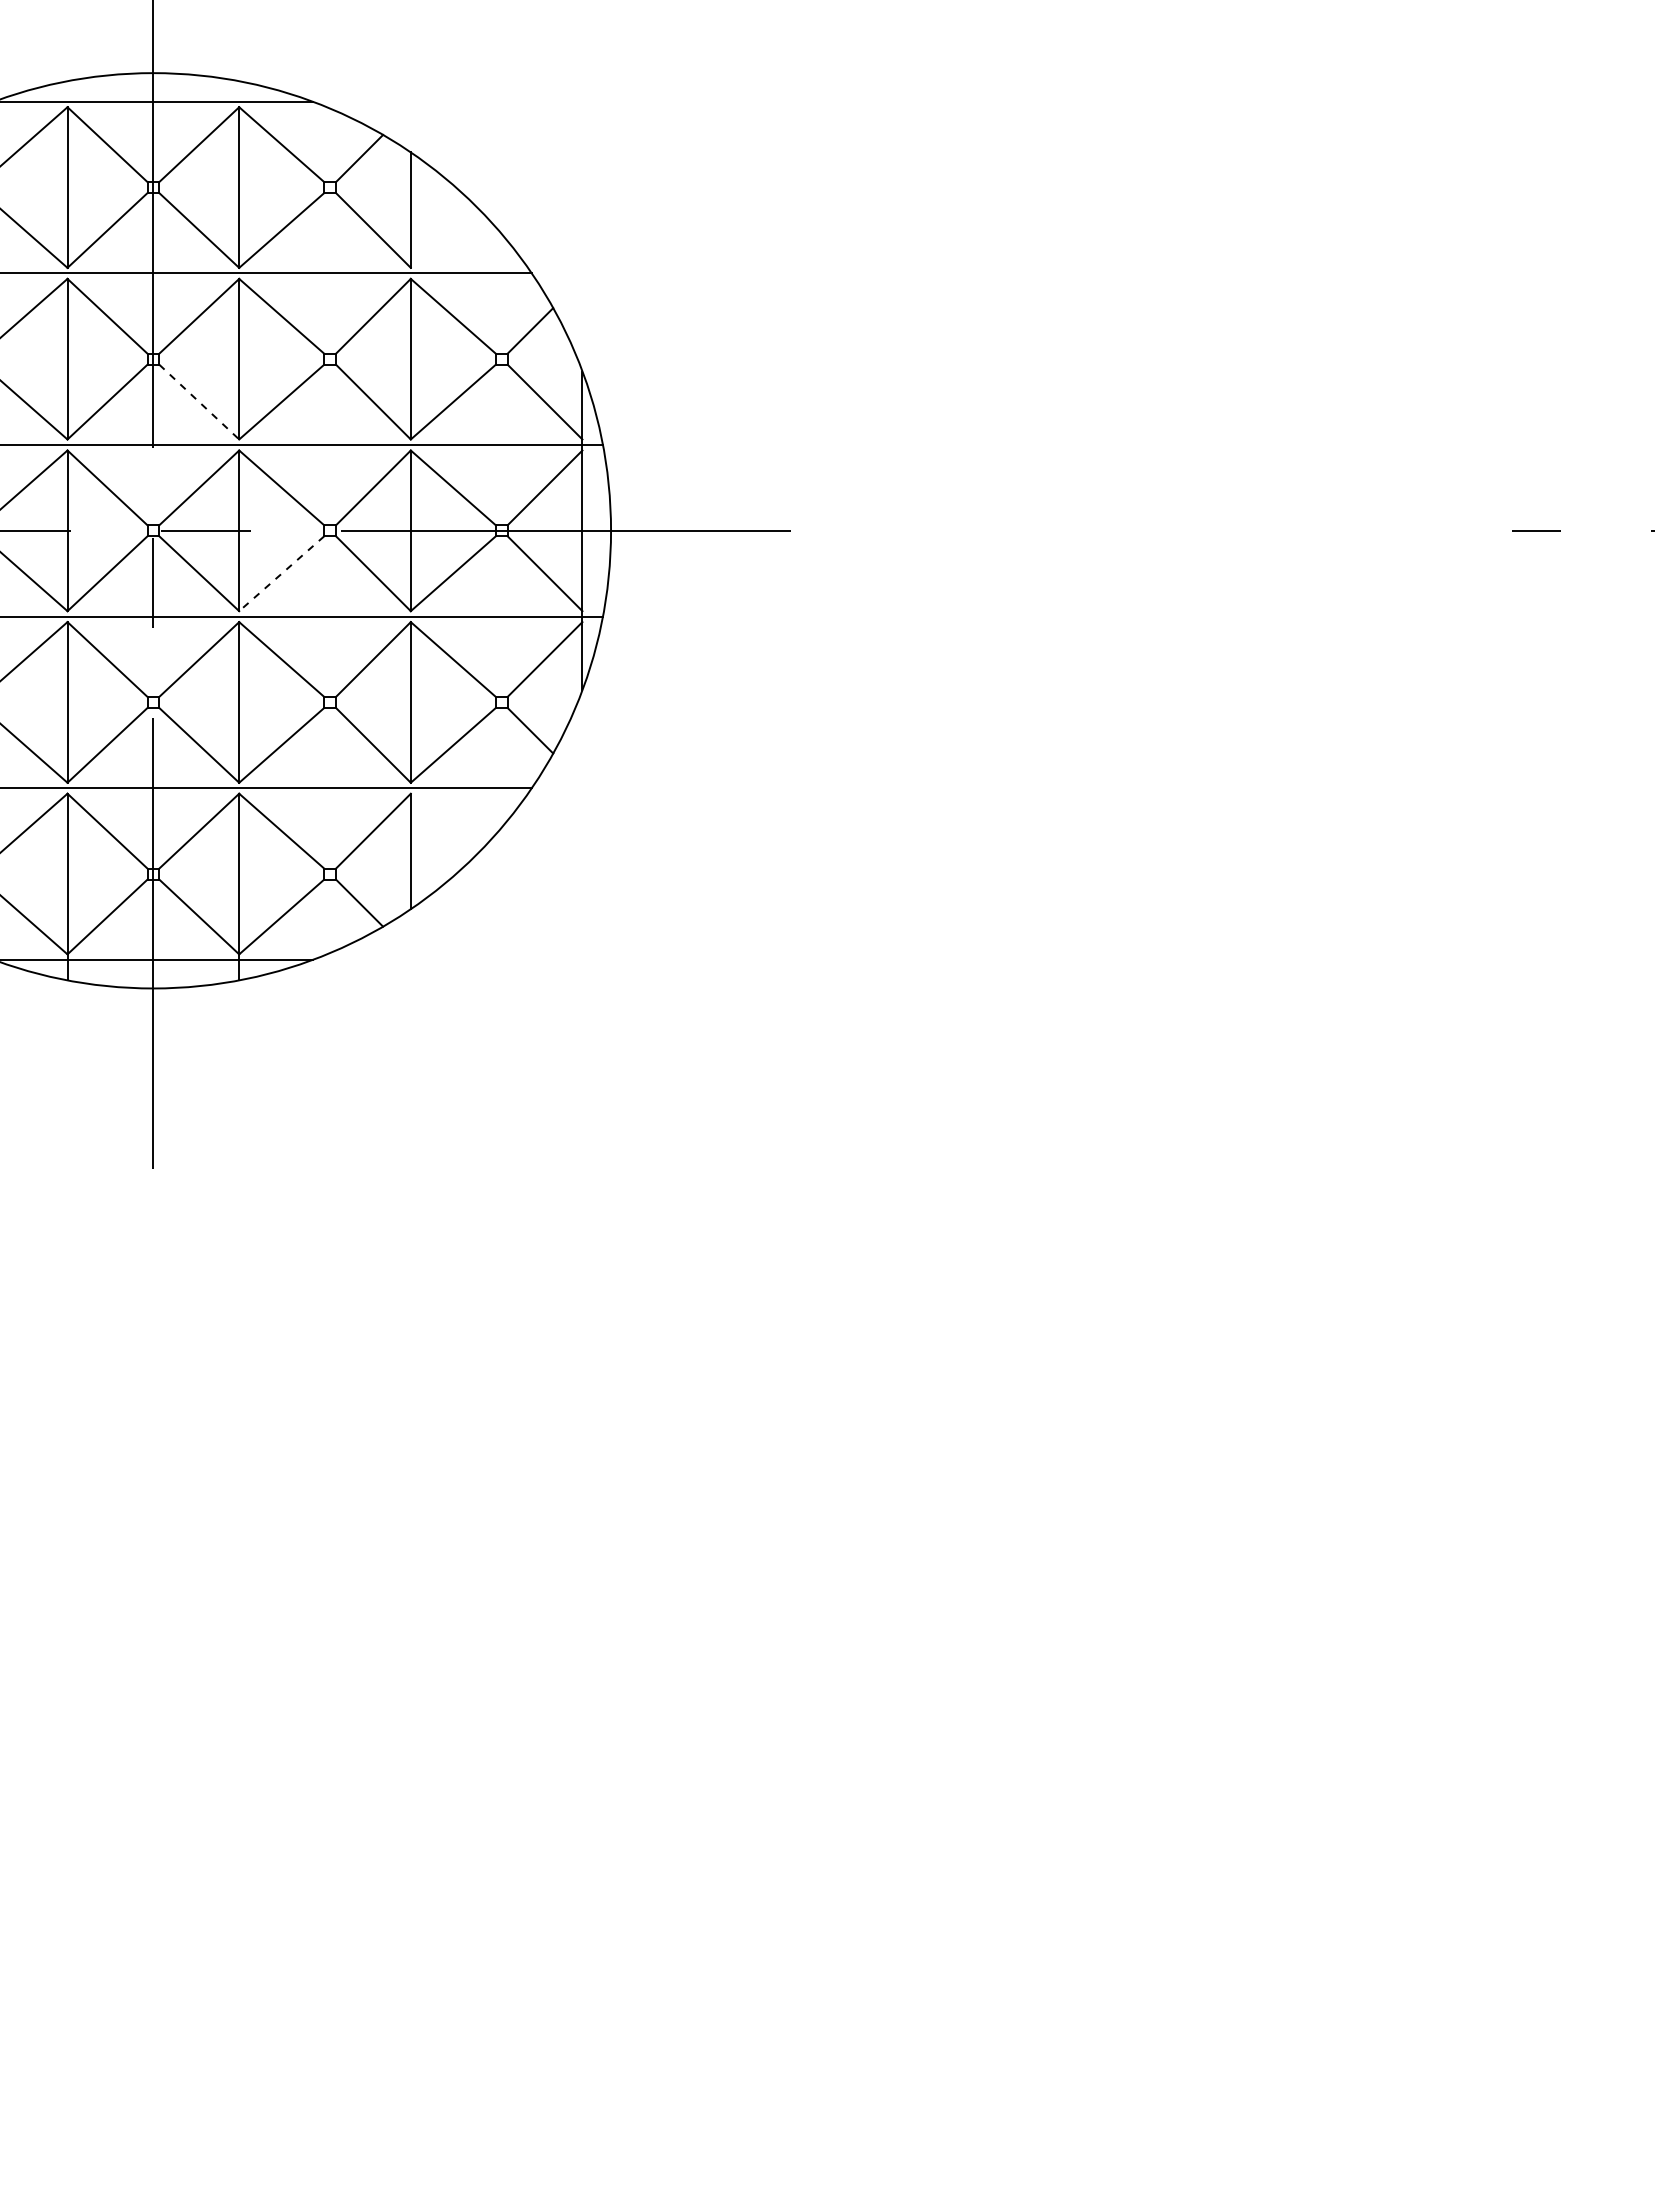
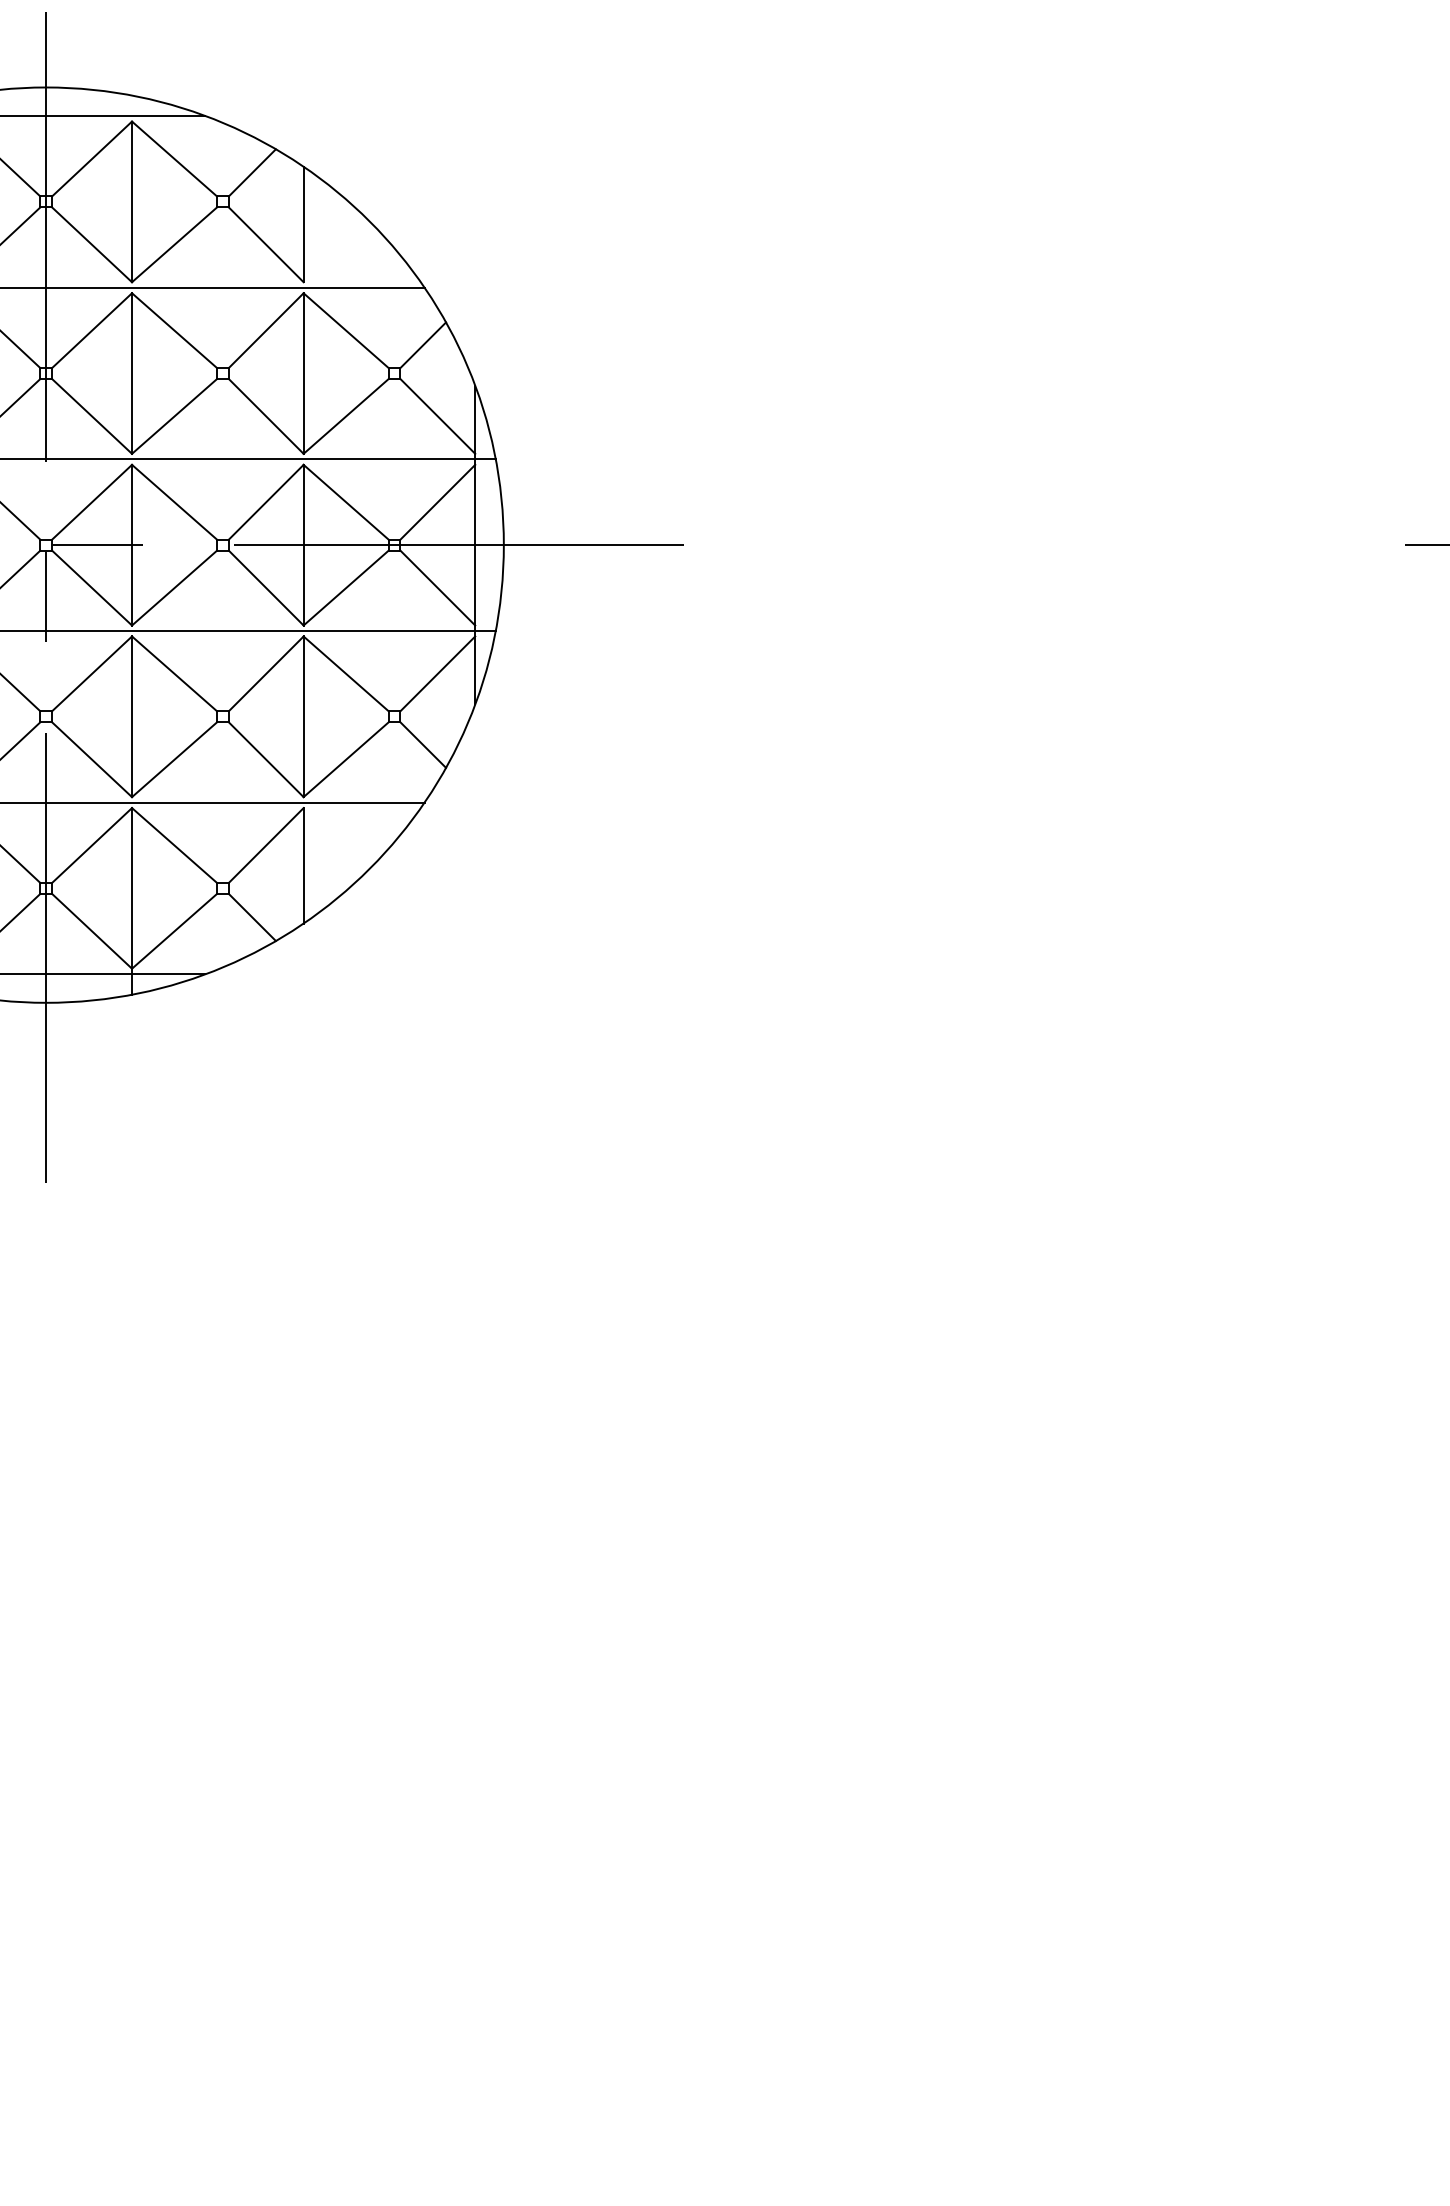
line: (199, 402) -> (92, 416), dashed -> solid
line: (281, 573) -> (174, 587), dashed -> solid

